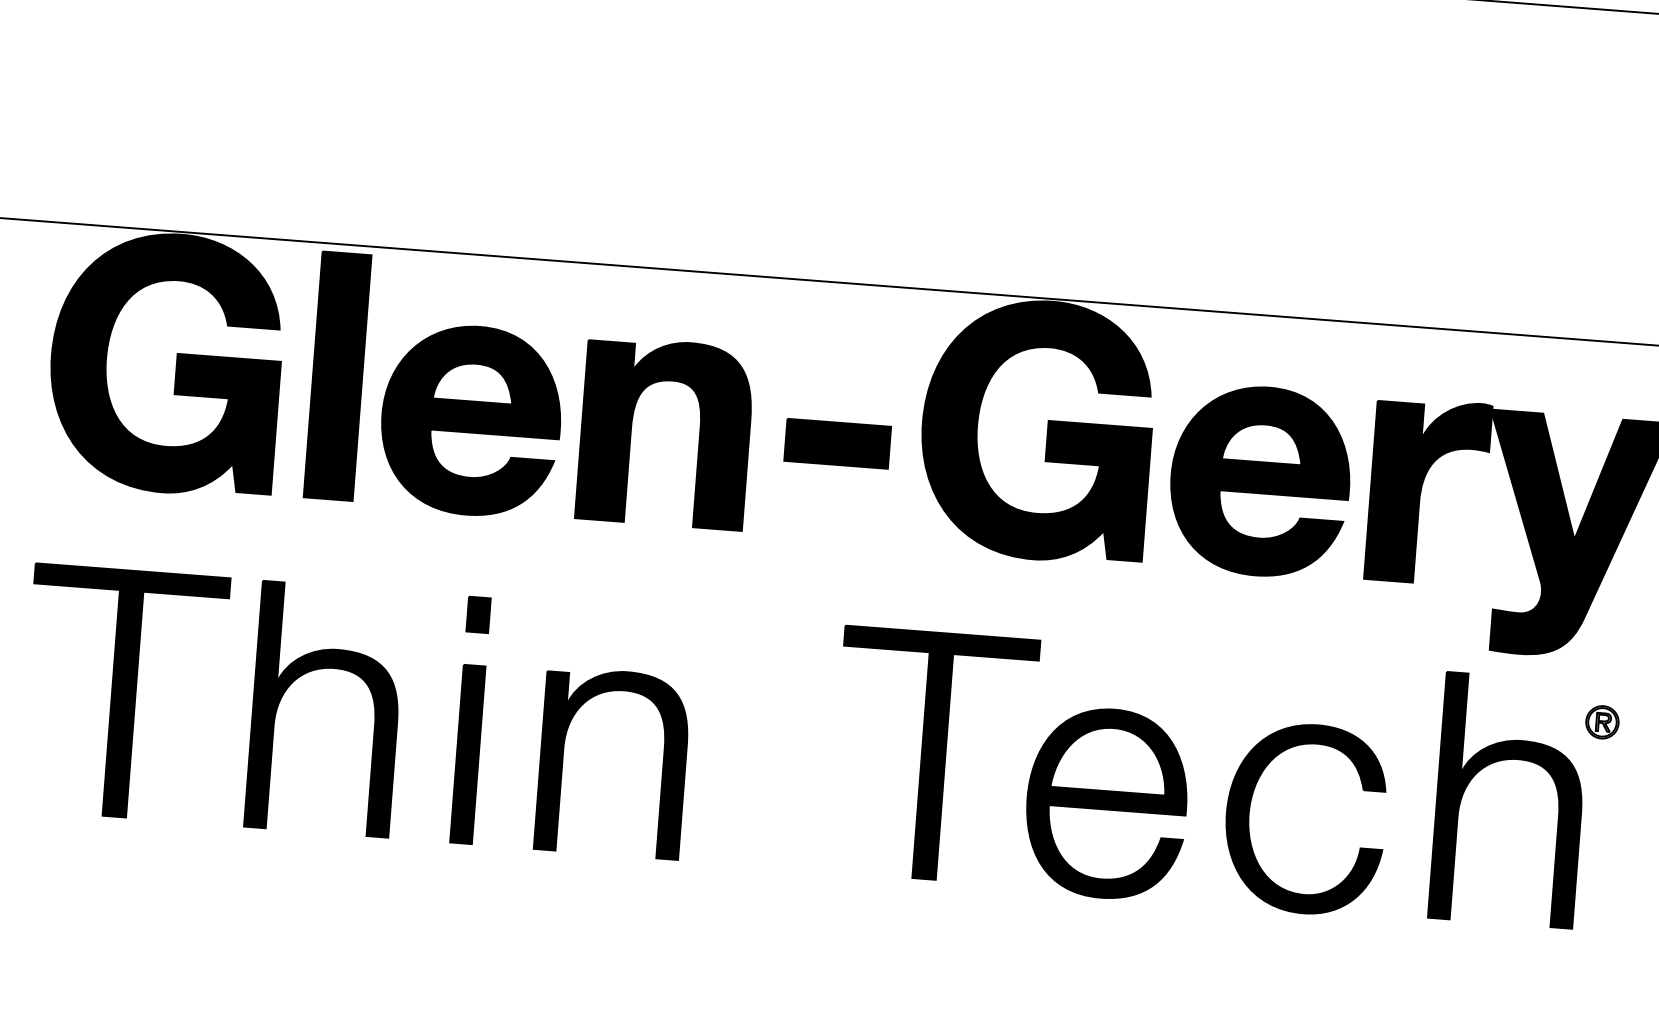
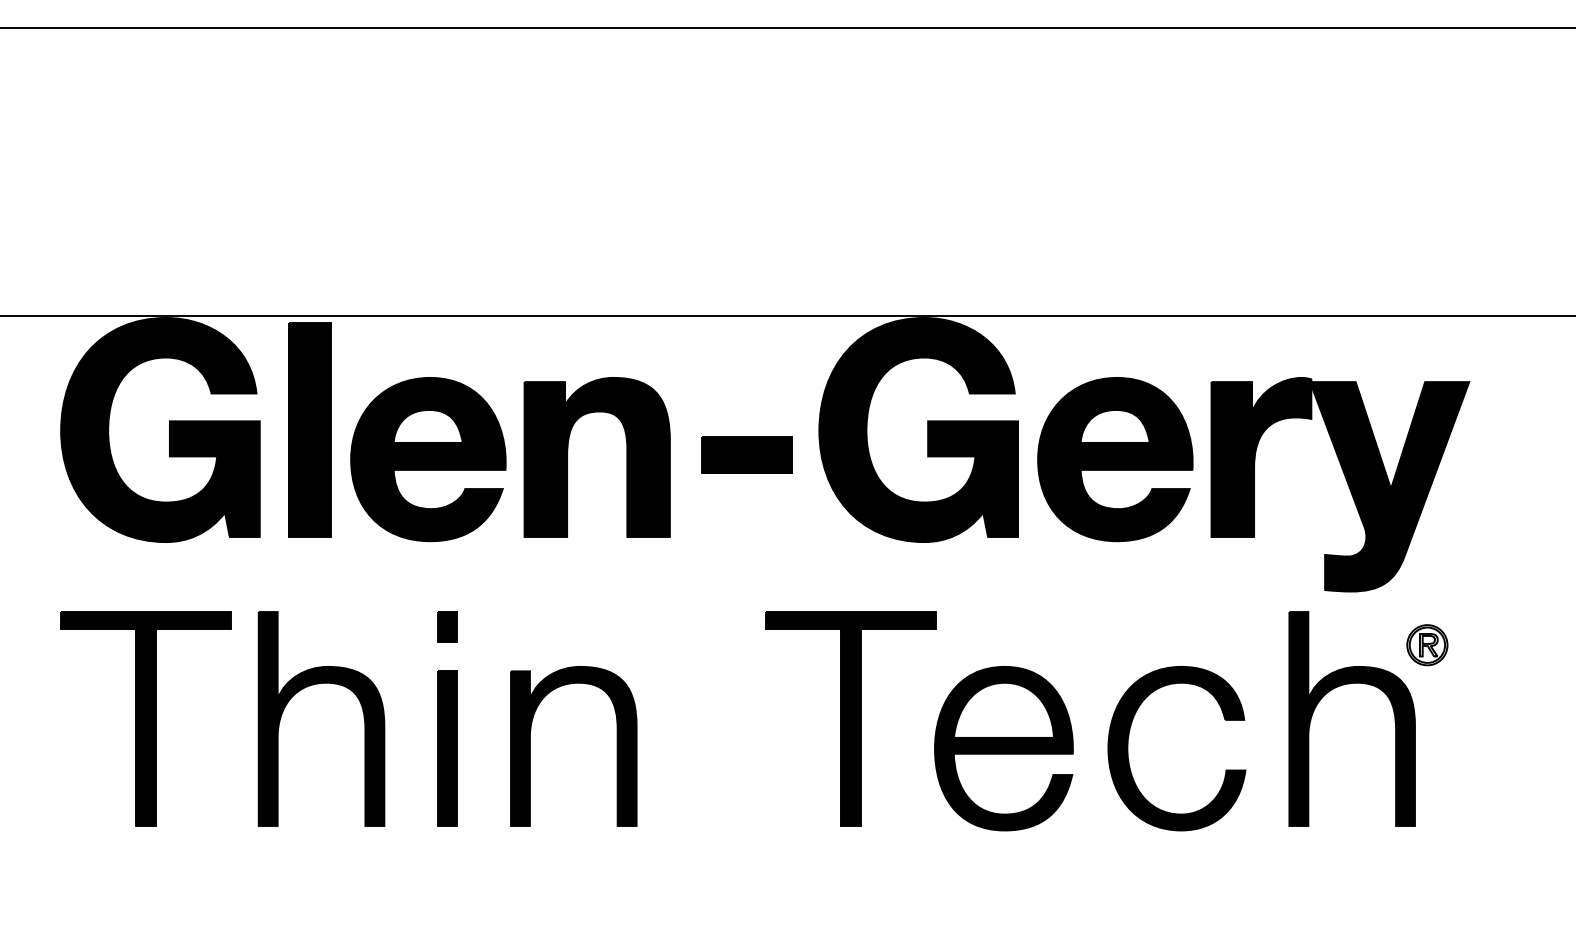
part: (1602, 722) -> (1427, 645), size x1.43

